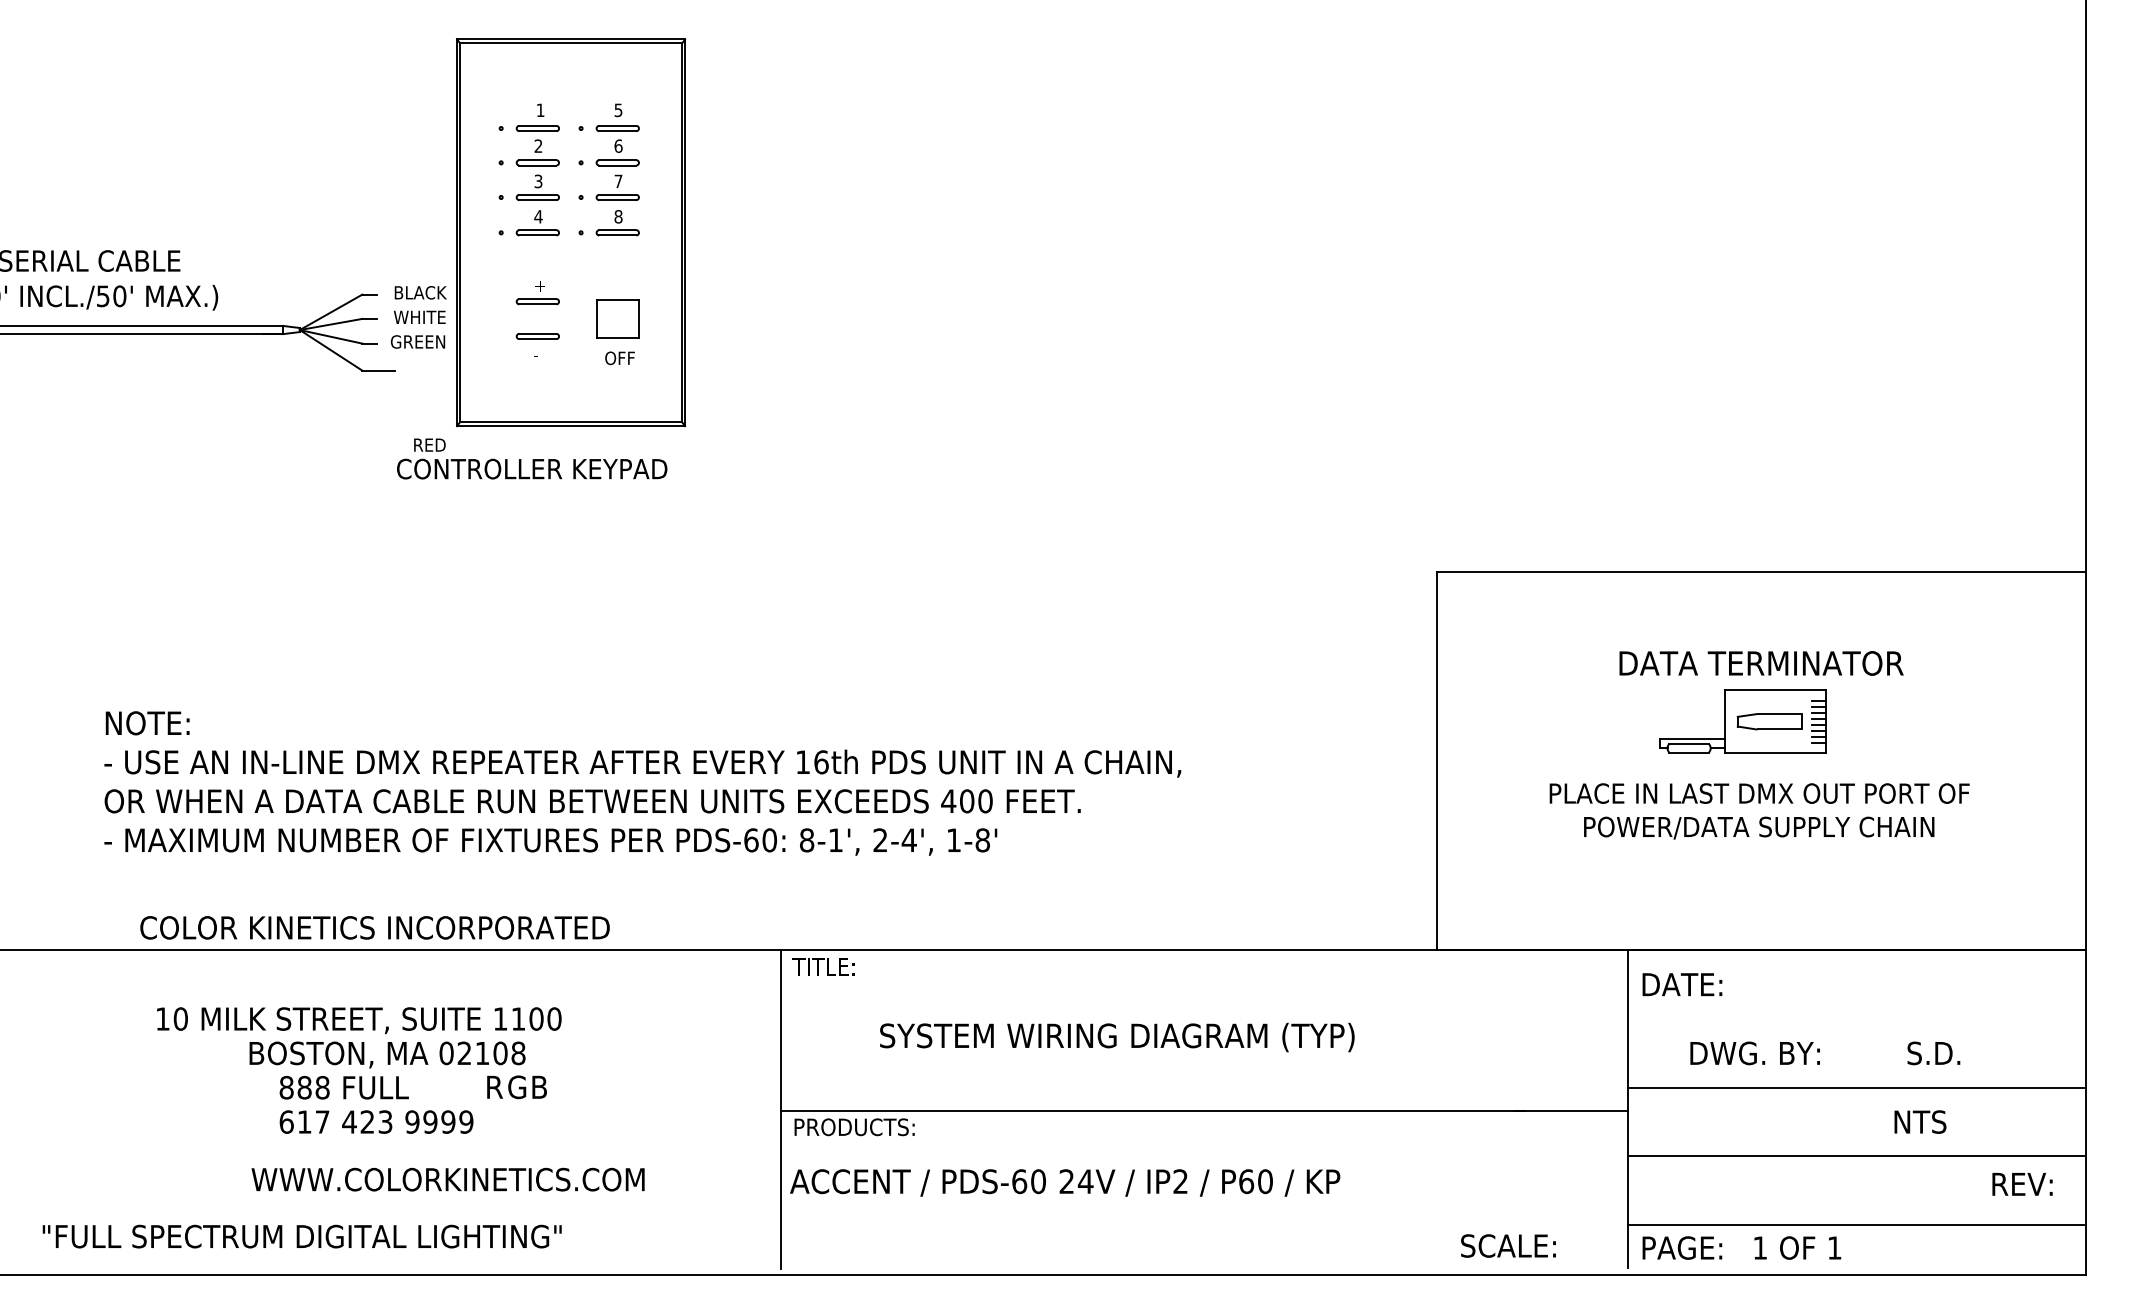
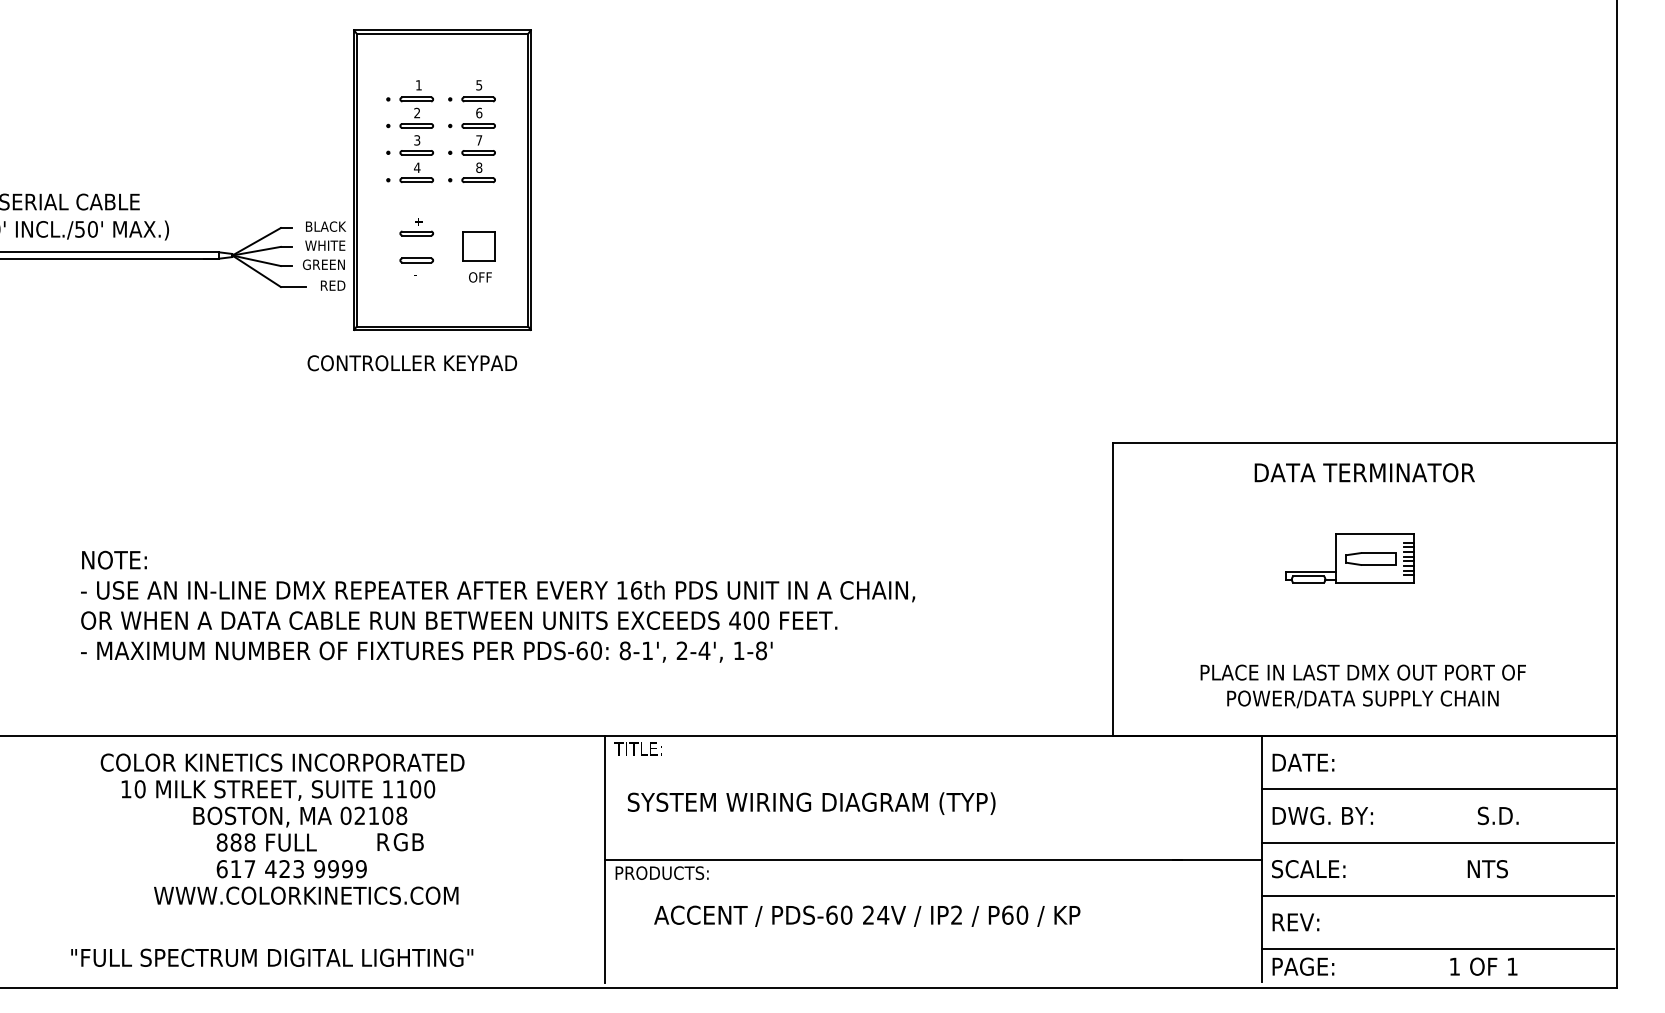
text: (430, 444) -> (333, 285), moved
text: (1761, 663) -> (1364, 472), moved
text: (1758, 811) -> (1362, 686), moved
text: (374, 927) -> (282, 762), moved
line: (1855, 1019) -> (1437, 789), added
text: (1117, 1037) -> (811, 803), moved
text: (1754, 1052) -> (1322, 815), moved
text: (448, 1179) -> (306, 895), moved
text: (1065, 1181) -> (867, 915), moved
text: (2021, 1184) -> (1295, 922), moved
text: (302, 1236) -> (272, 957), moved
text: (1508, 1246) -> (1308, 869), moved
text: (1797, 1247) -> (1483, 966), moved

